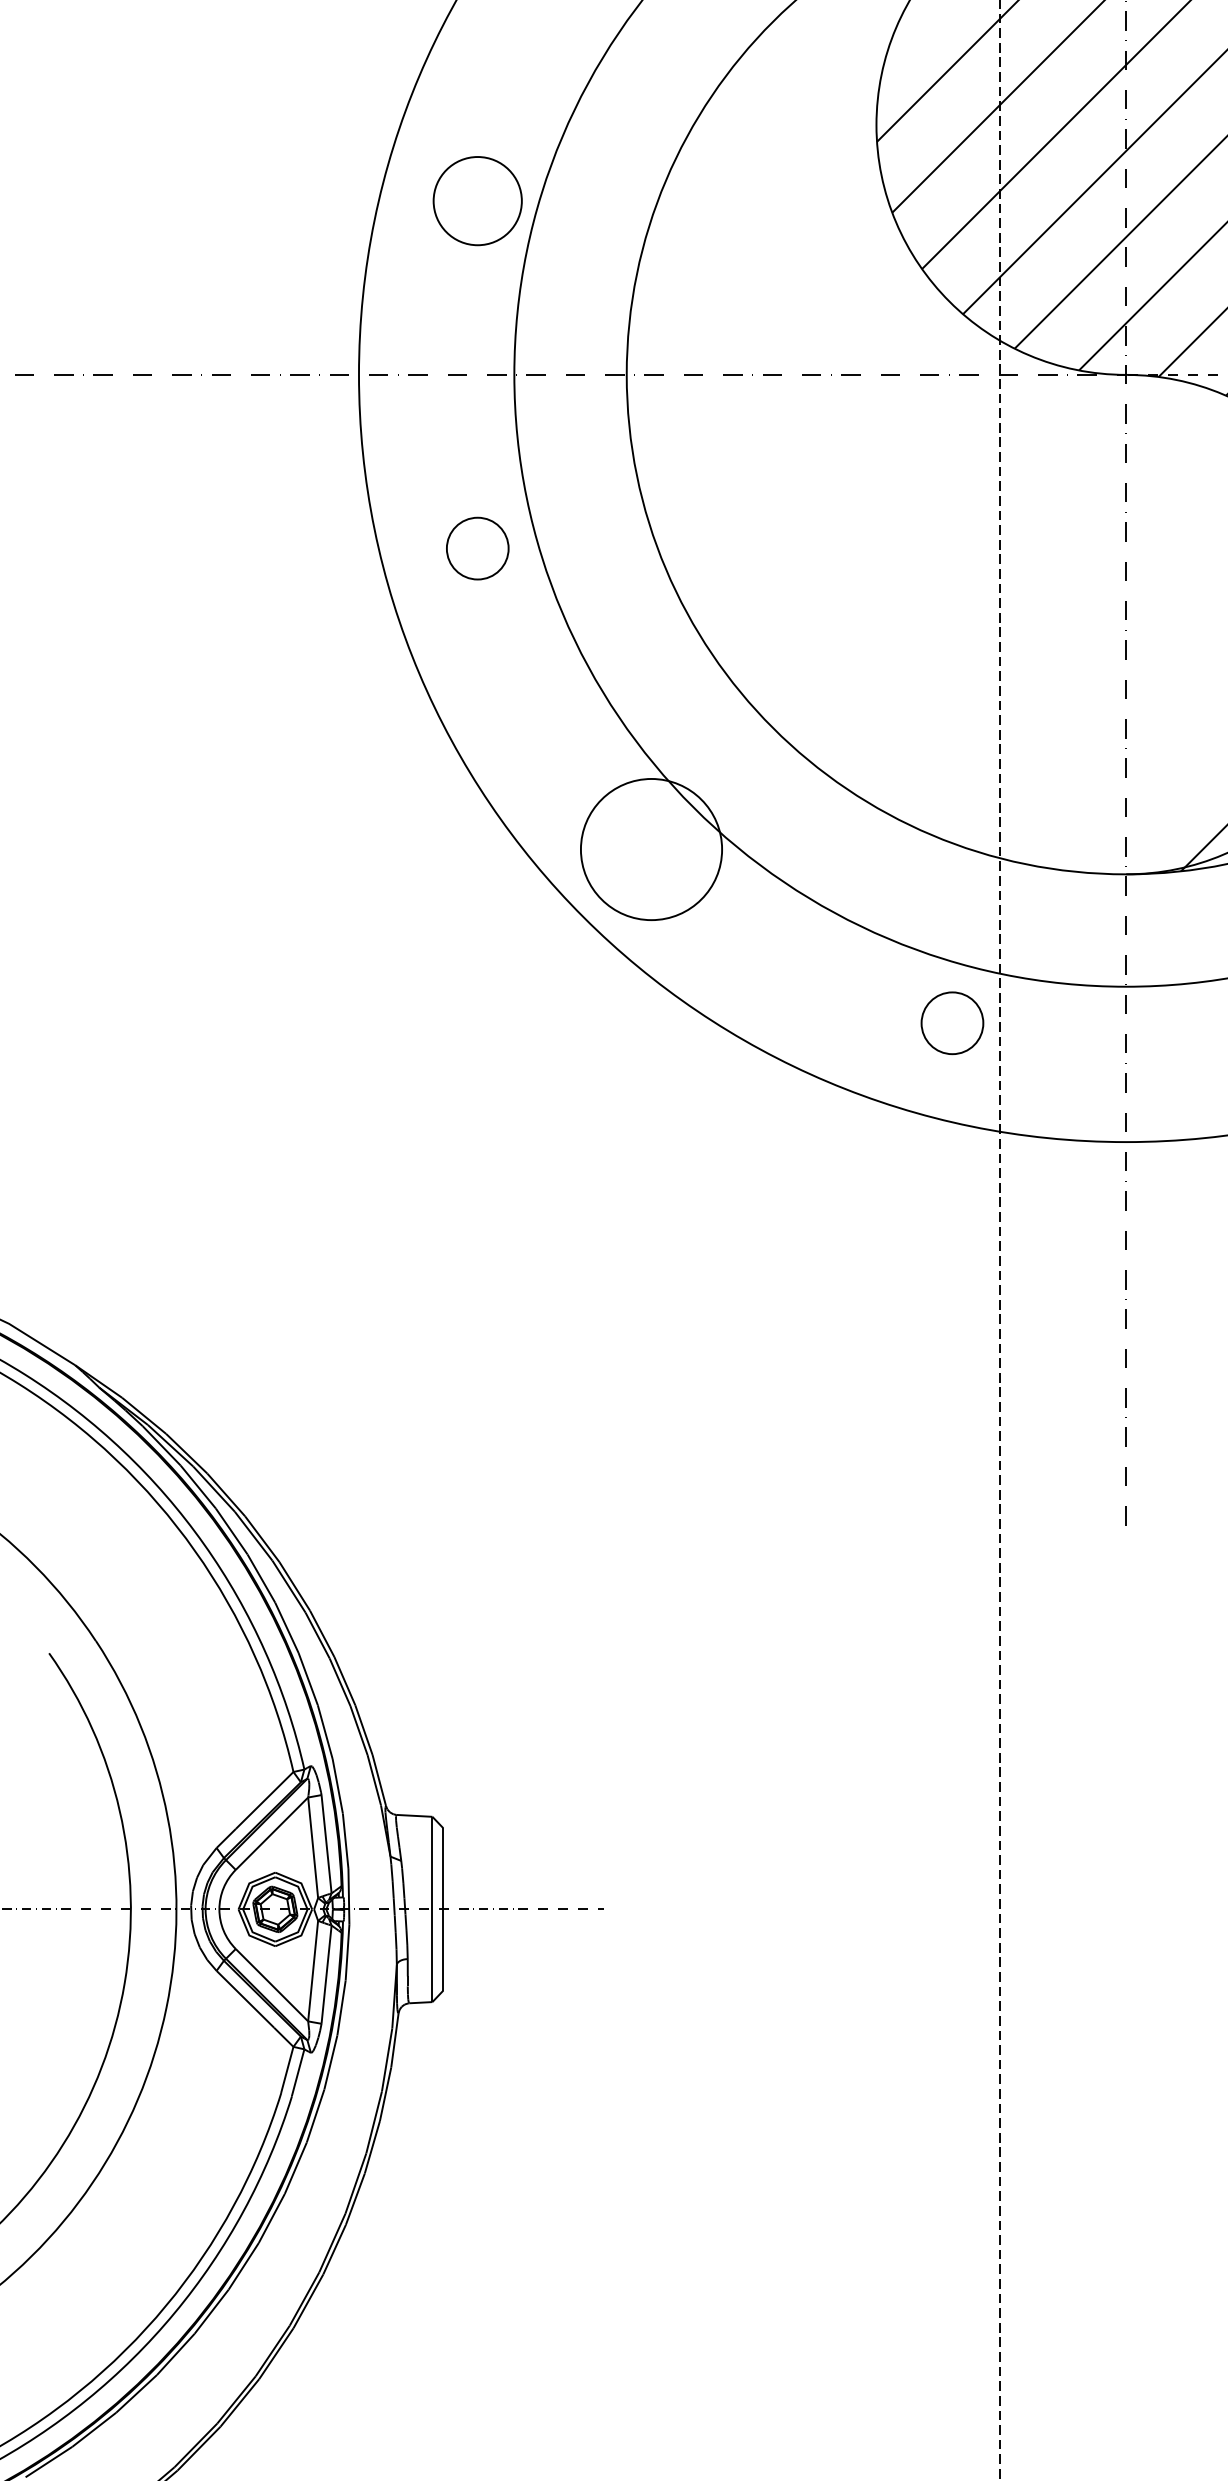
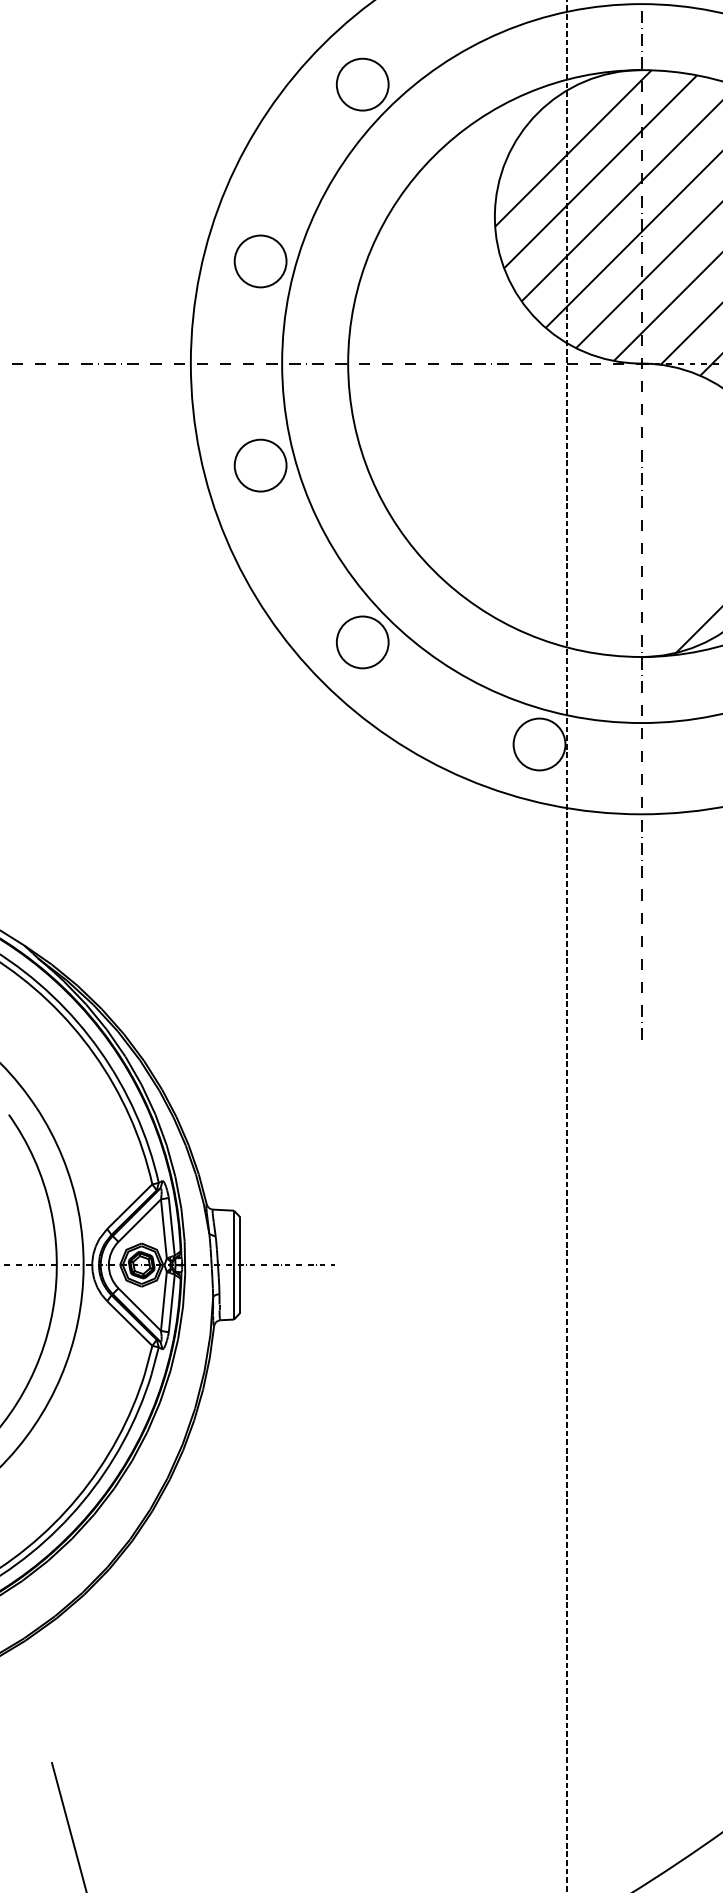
circle: (477, 548) -> (260, 465), size x1.43
circle: (651, 849) -> (362, 642), size x0.62
circle: (952, 1023) -> (539, 744), size x1.43

